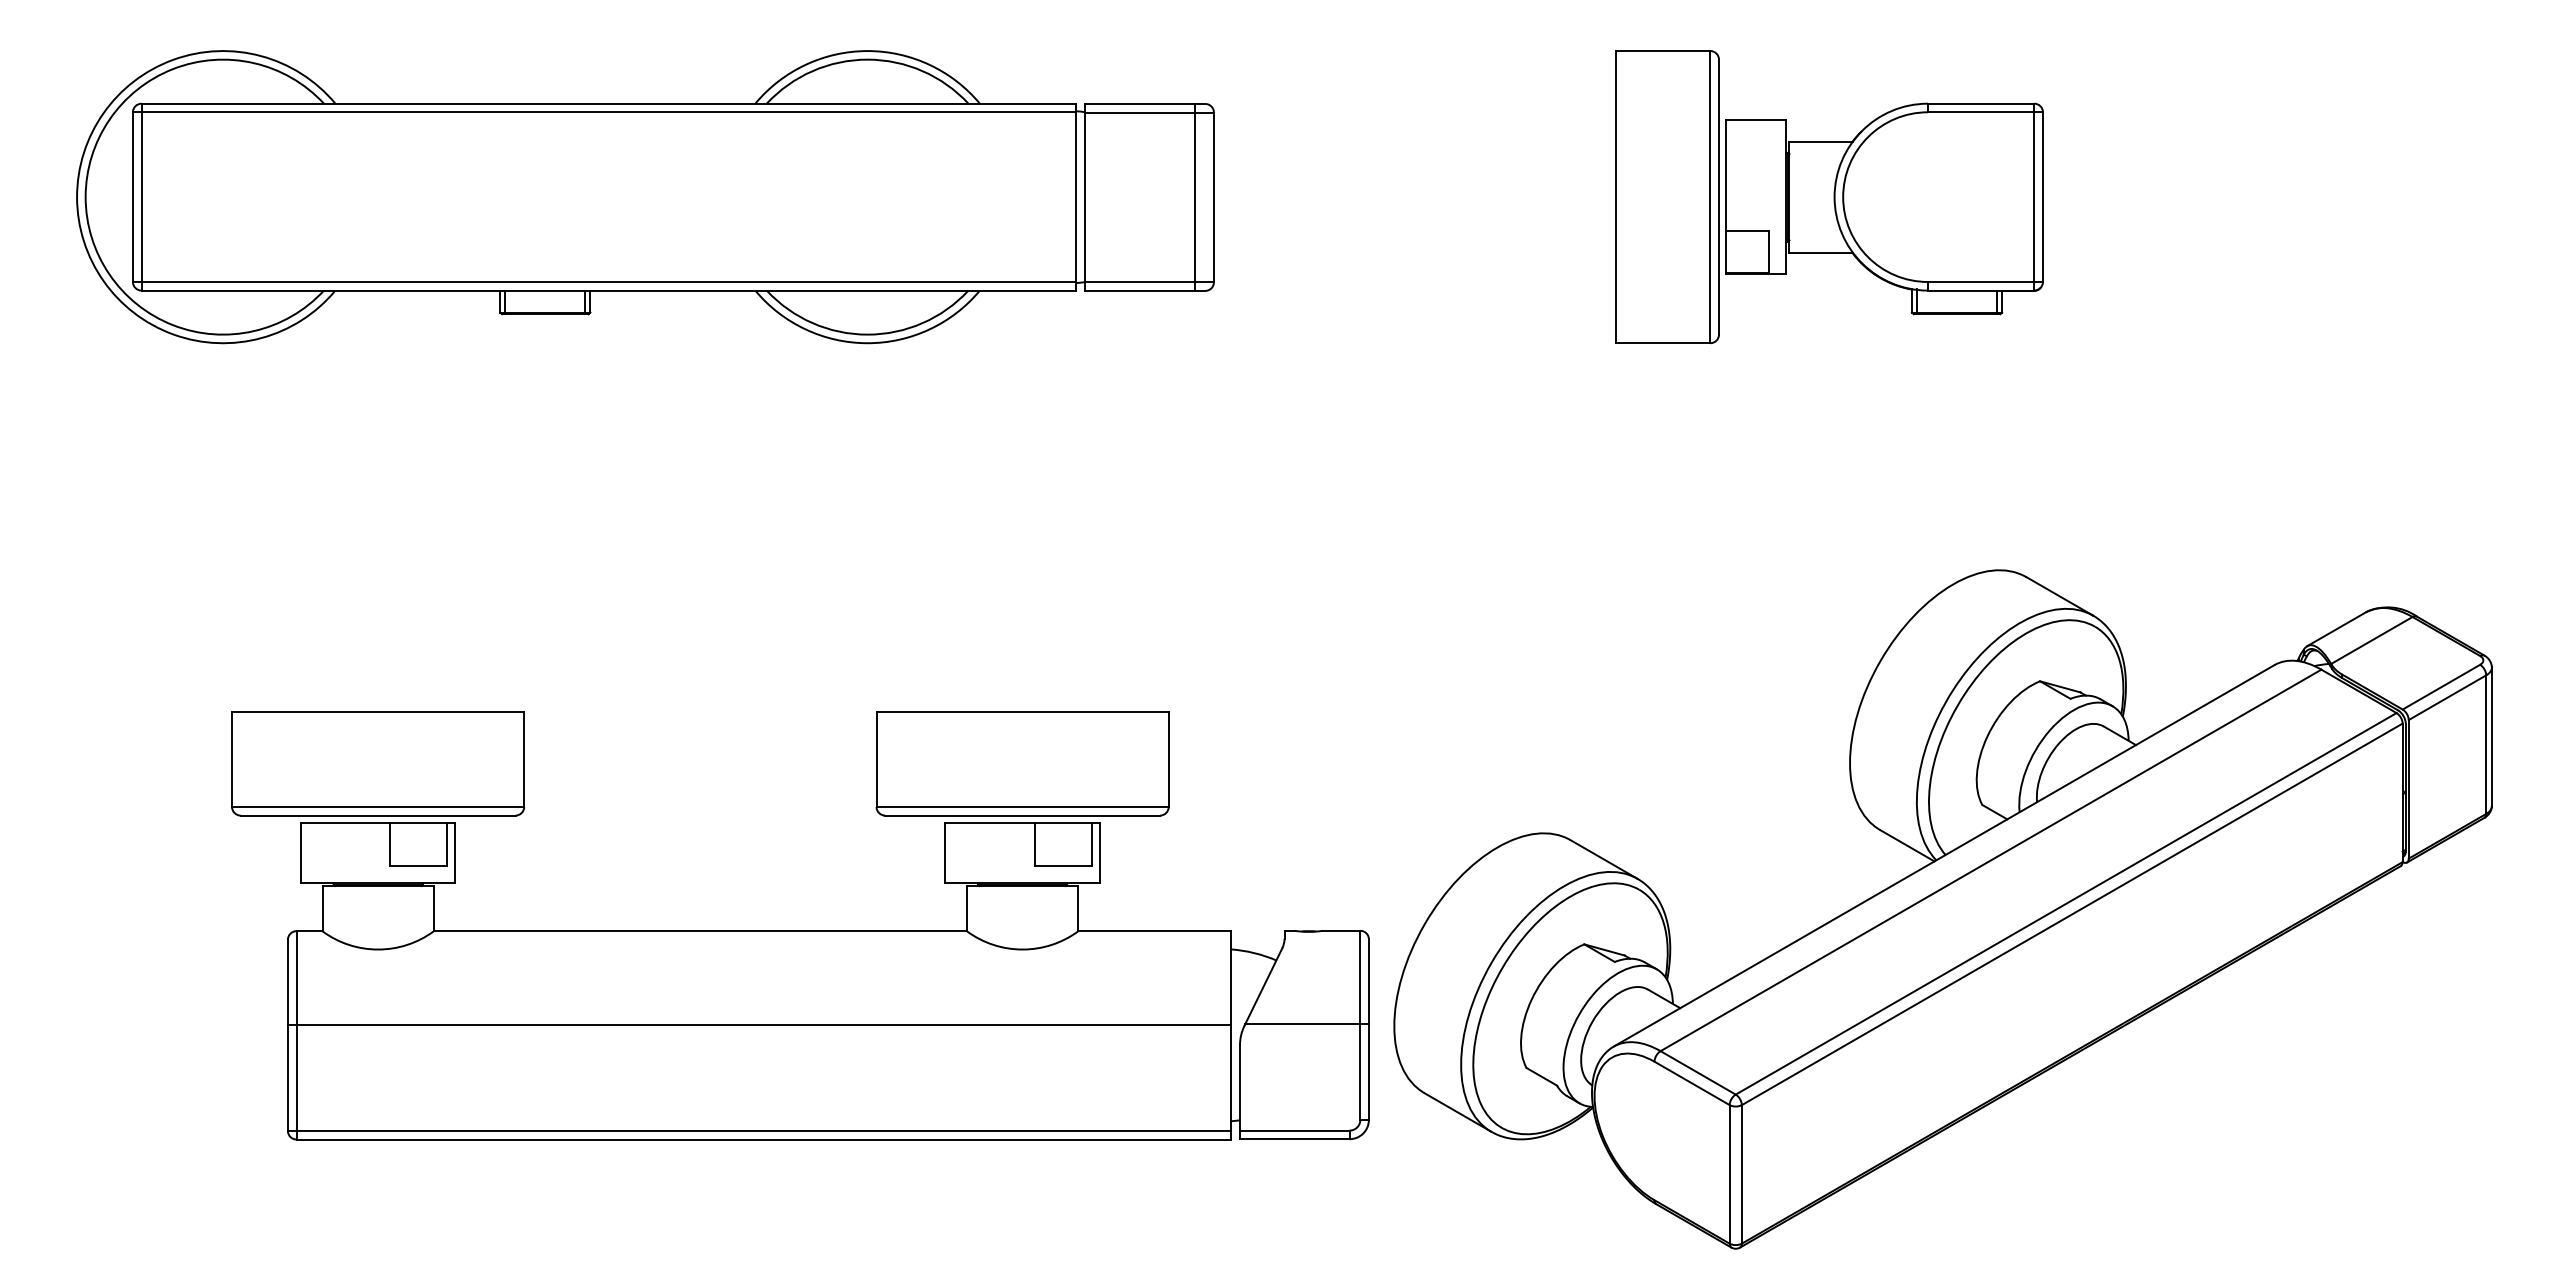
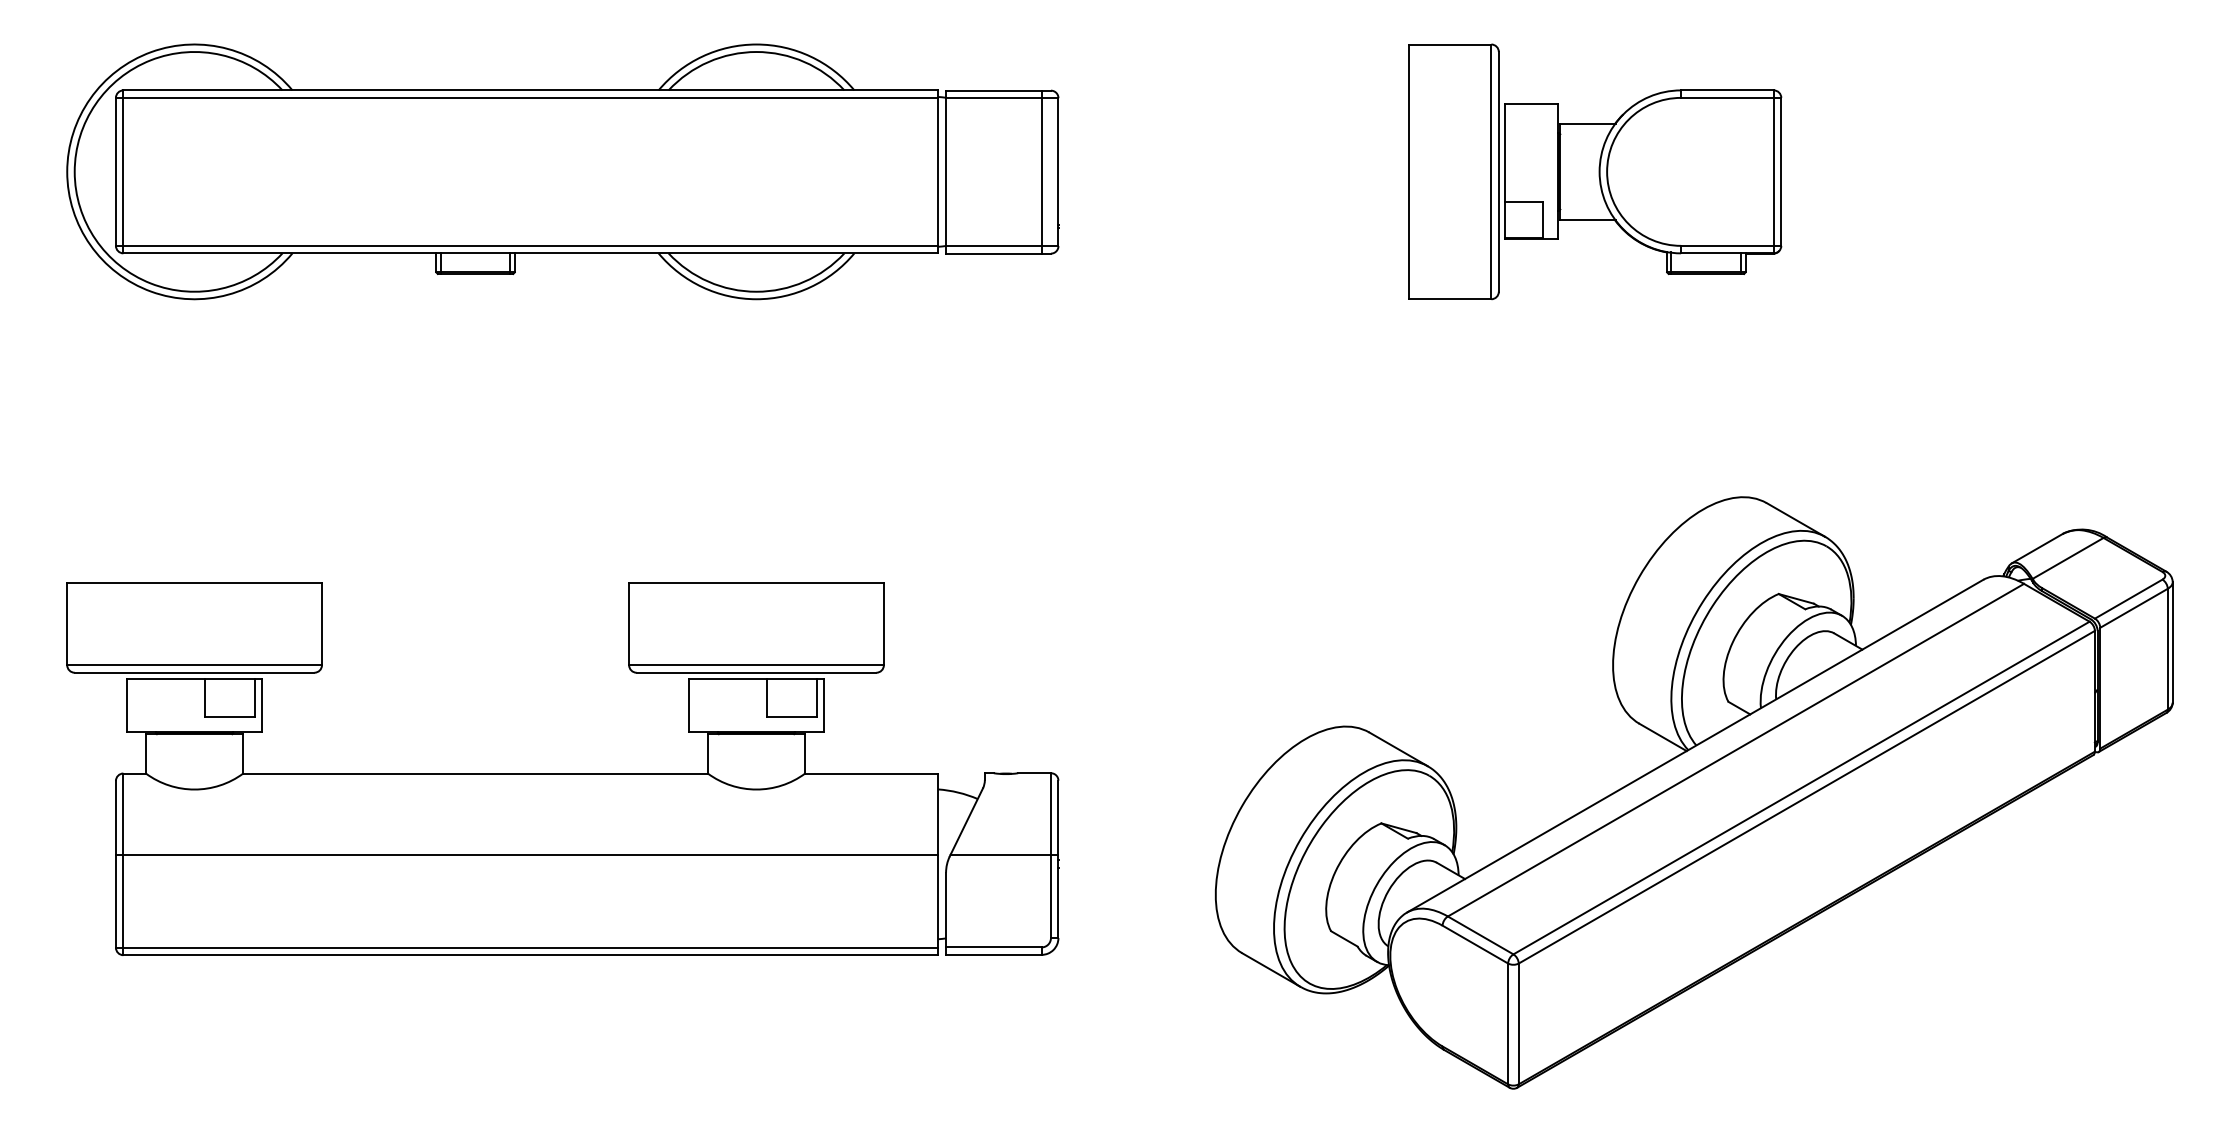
part: (800, 925) -> (562, 768), moved

